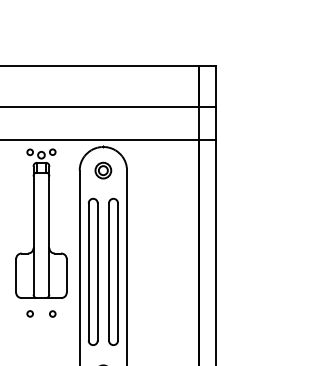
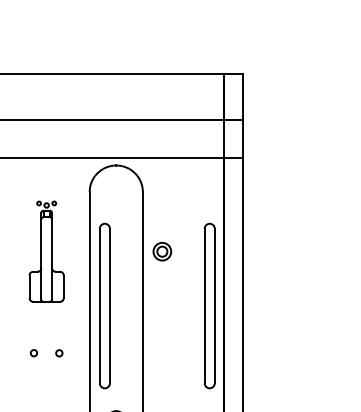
part: (103, 170) -> (162, 251), moved
part: (41, 223) -> (46, 251), size x0.6
part: (113, 271) -> (209, 305), moved

